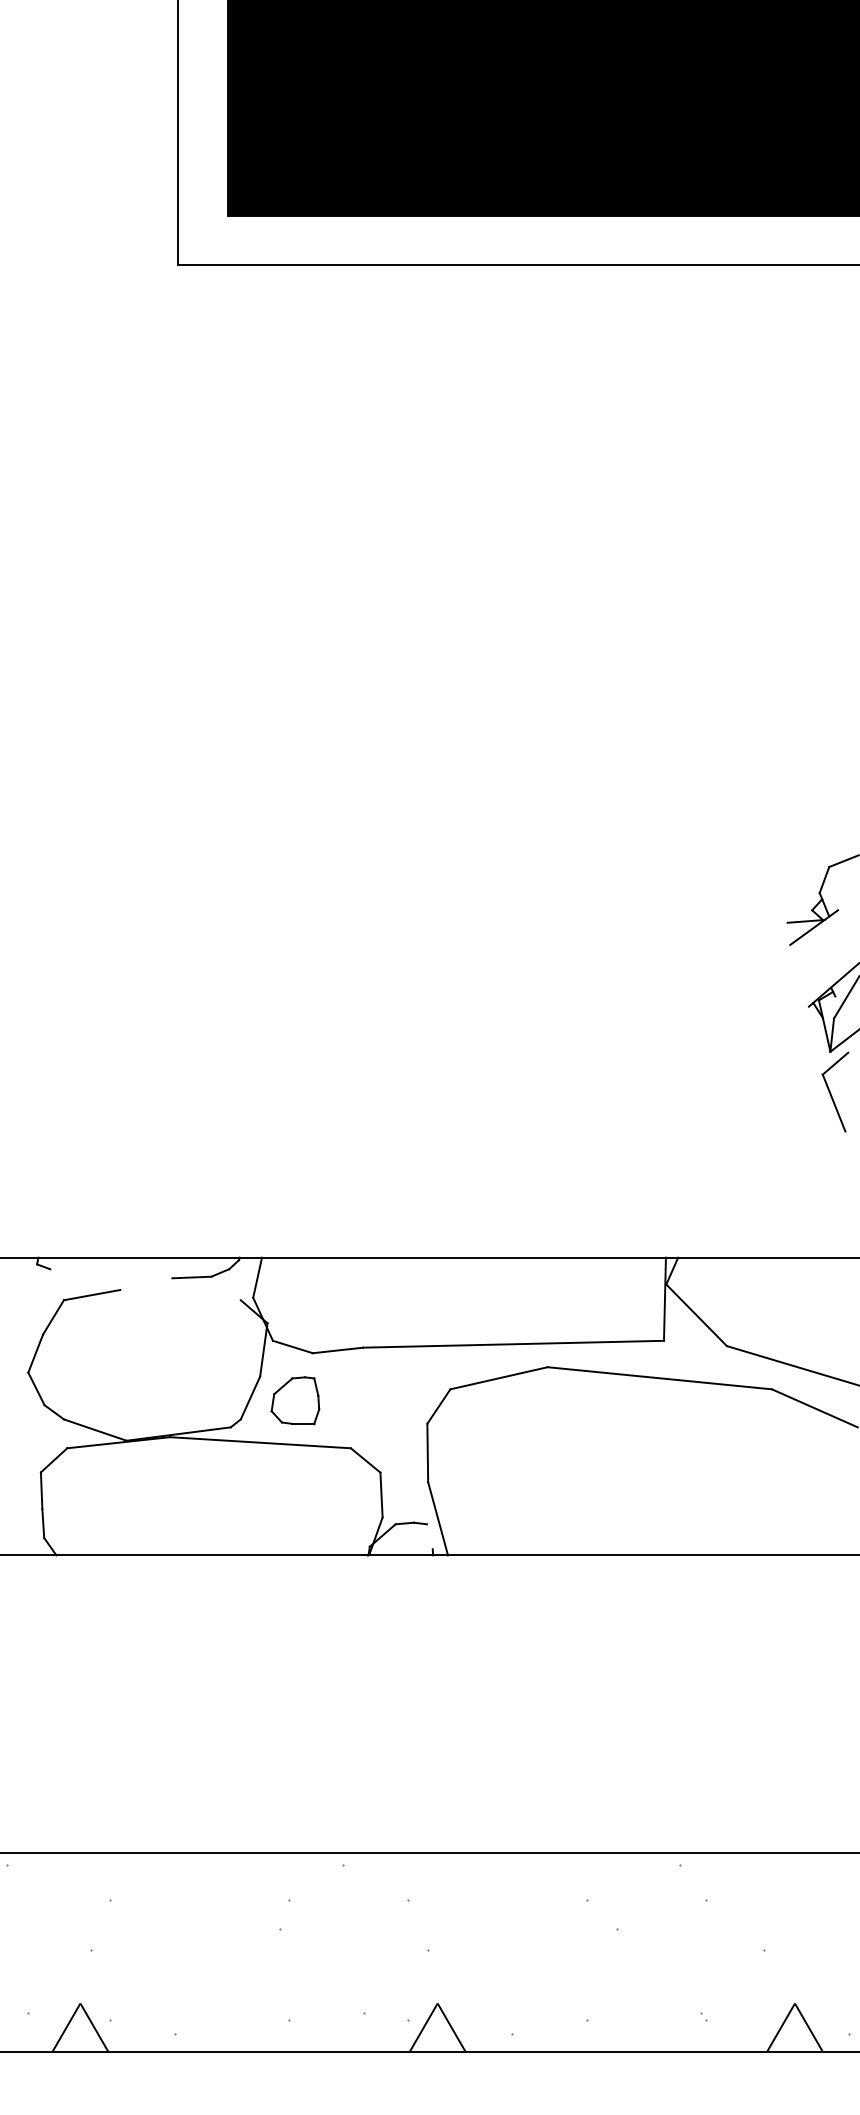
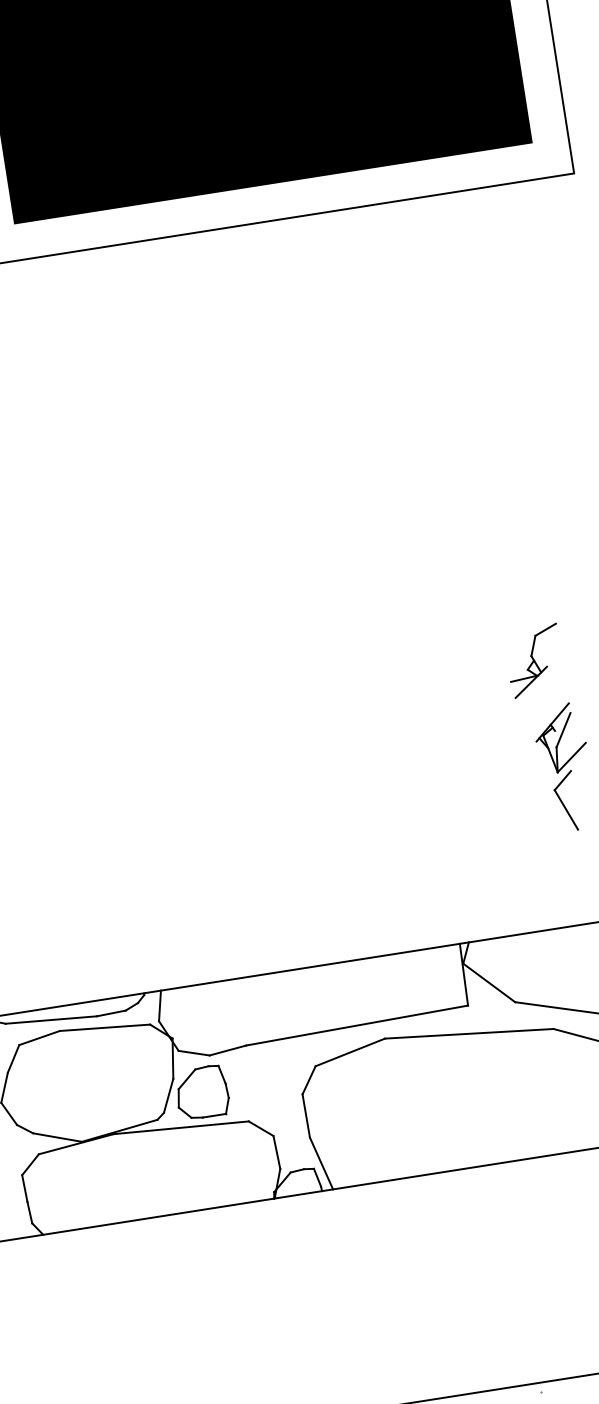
line: (111, 1273) -> (51, 1019), added
line: (180, 1295) -> (104, 1028), added
part: (295, 1400) -> (202, 1092), size x1.43
line: (429, 1536) -> (317, 1177), added

